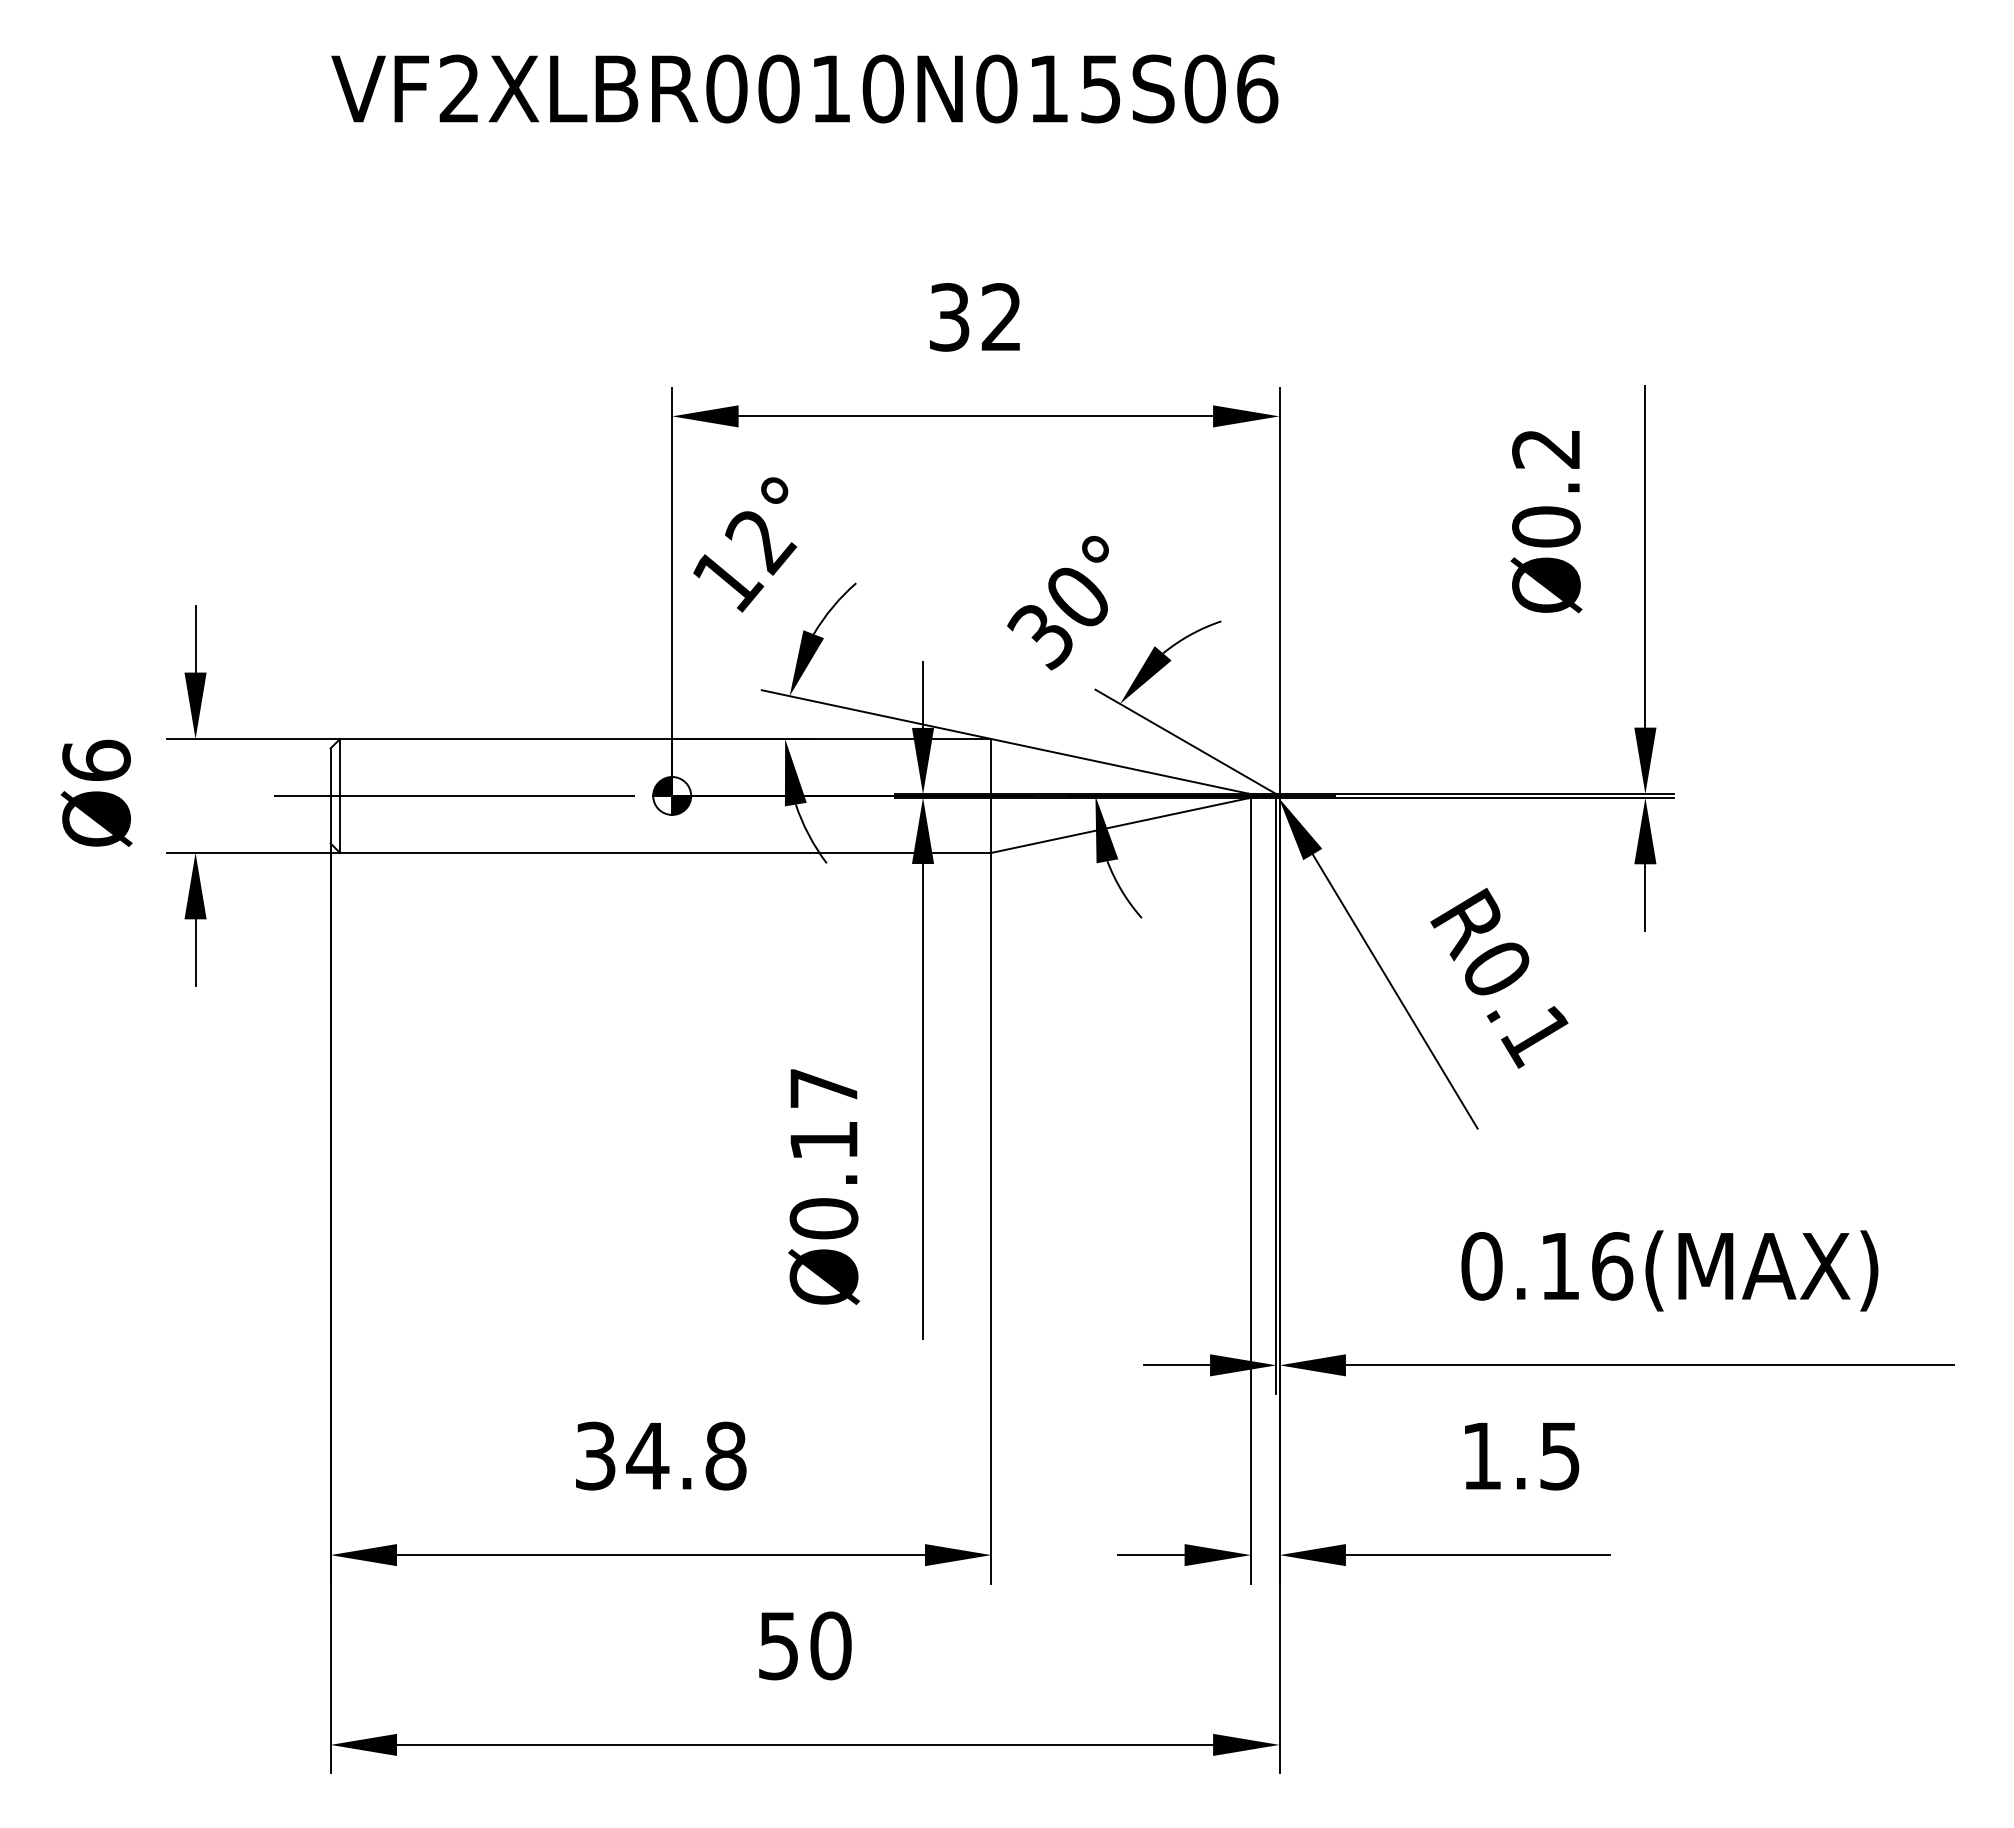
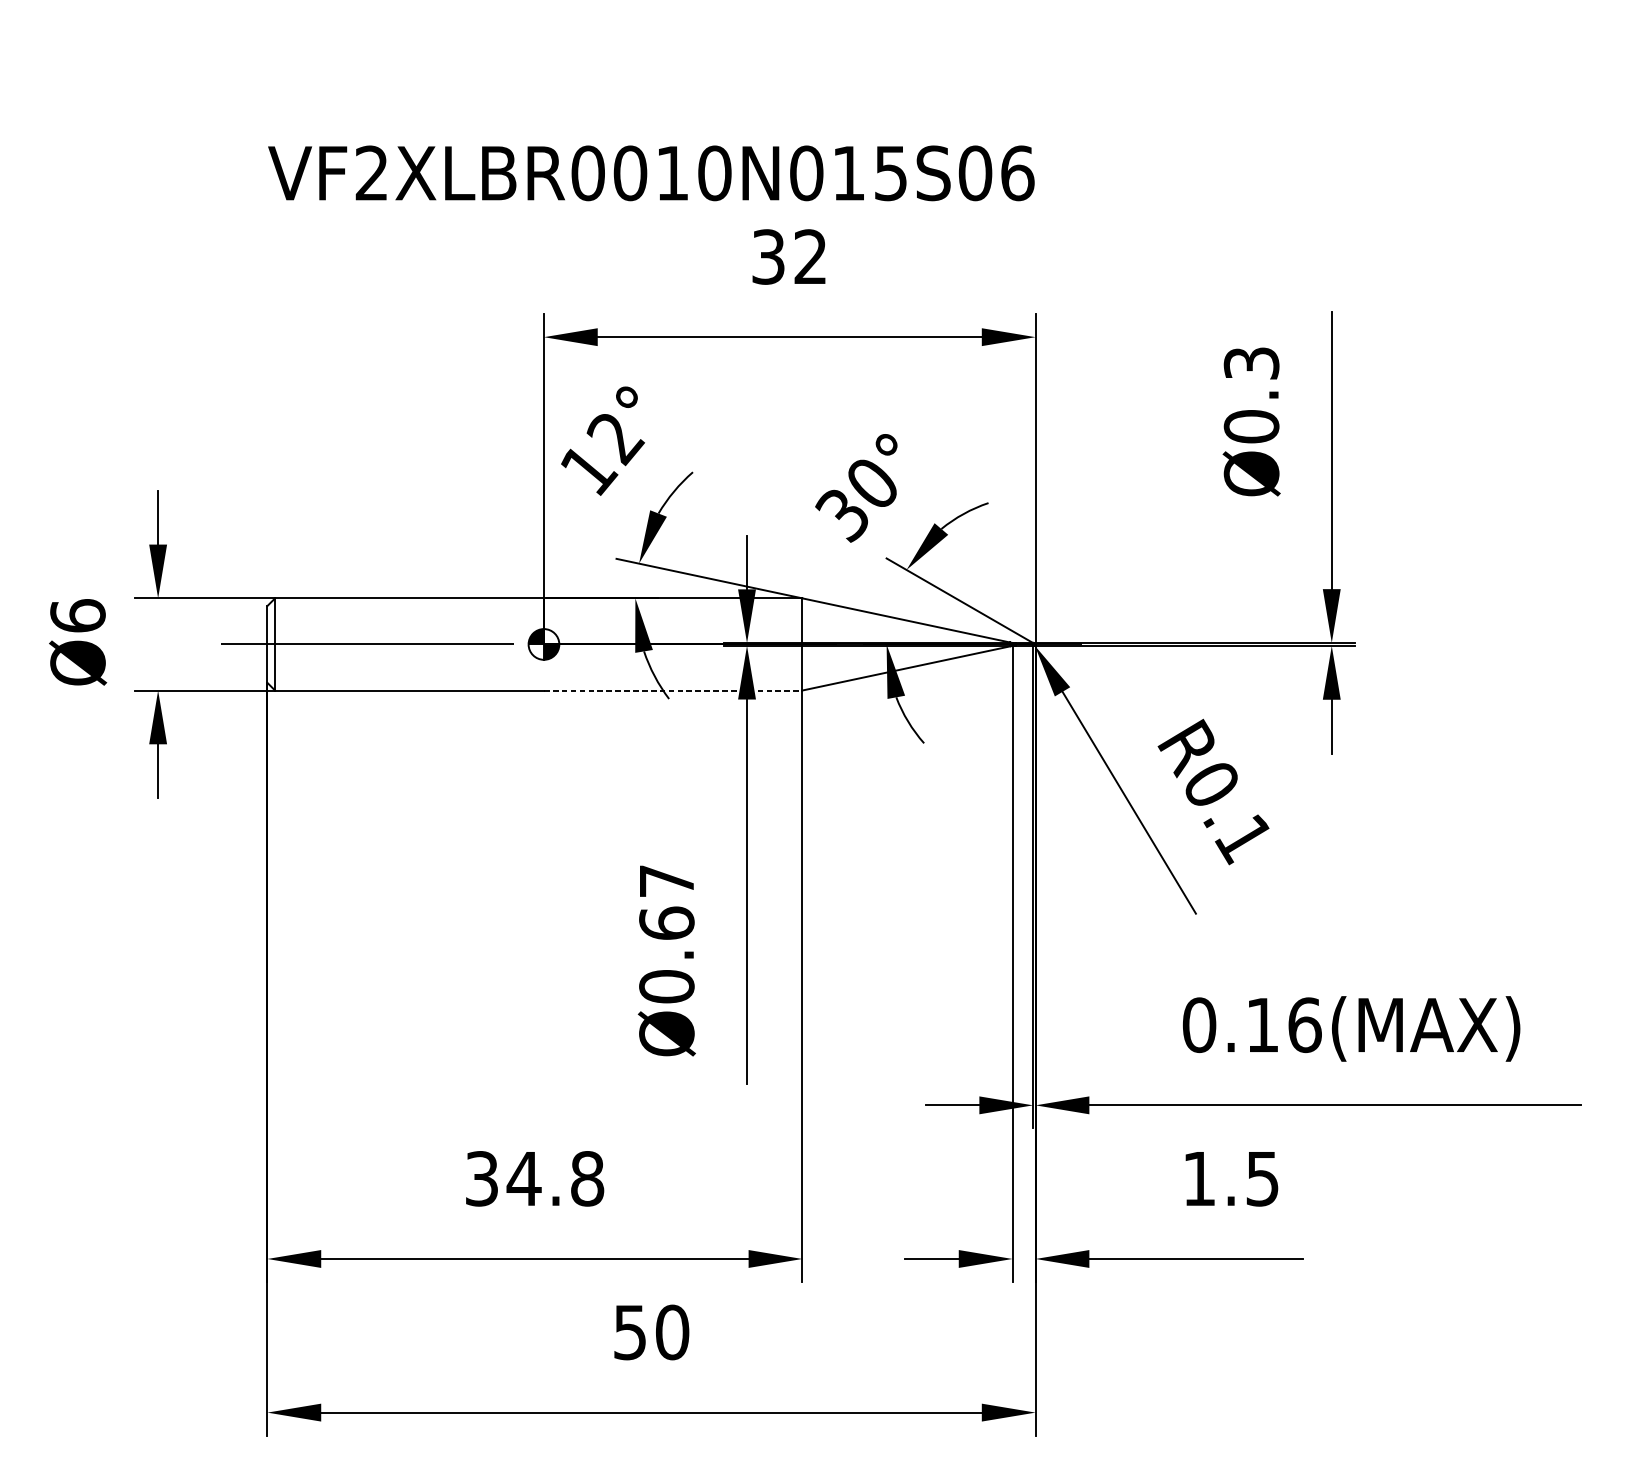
text: (804, 88) -> (651, 172), moved
text: (1546, 448) -> (1251, 363), Ø0.2 -> Ø0.3
line: (831, 852) -> (672, 690), solid -> dashed
text: (823, 1139) -> (666, 922), Ø0.17 -> Ø0.67

